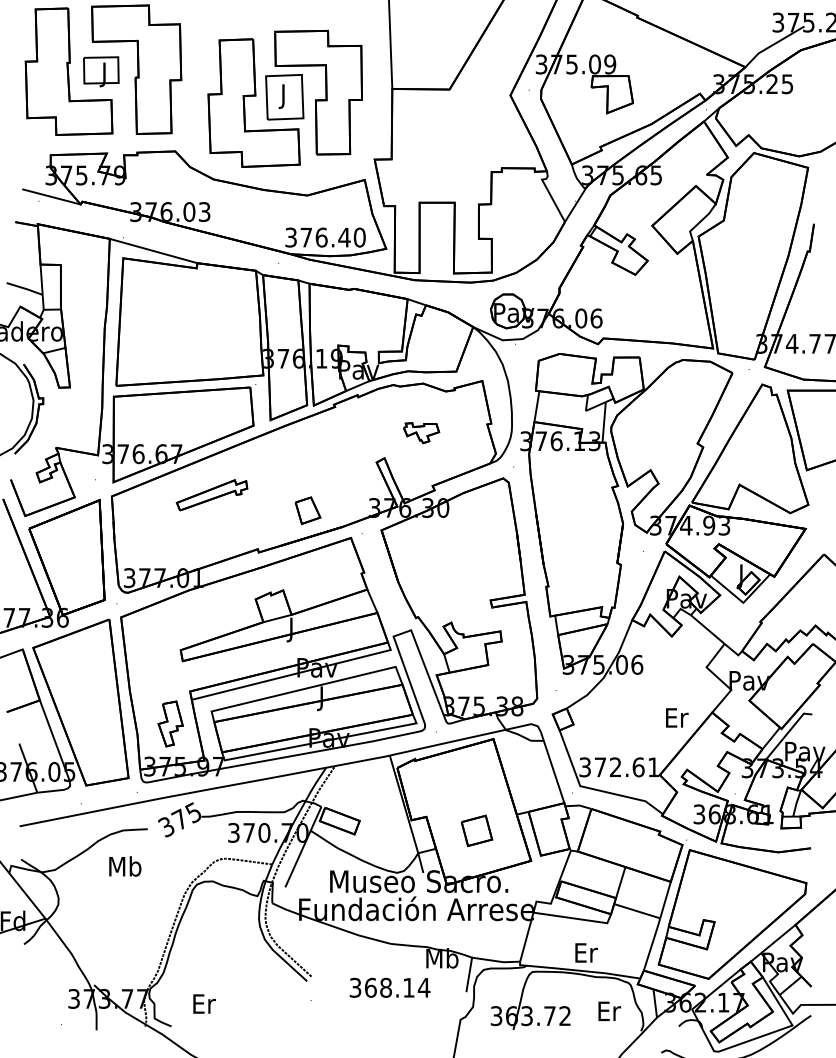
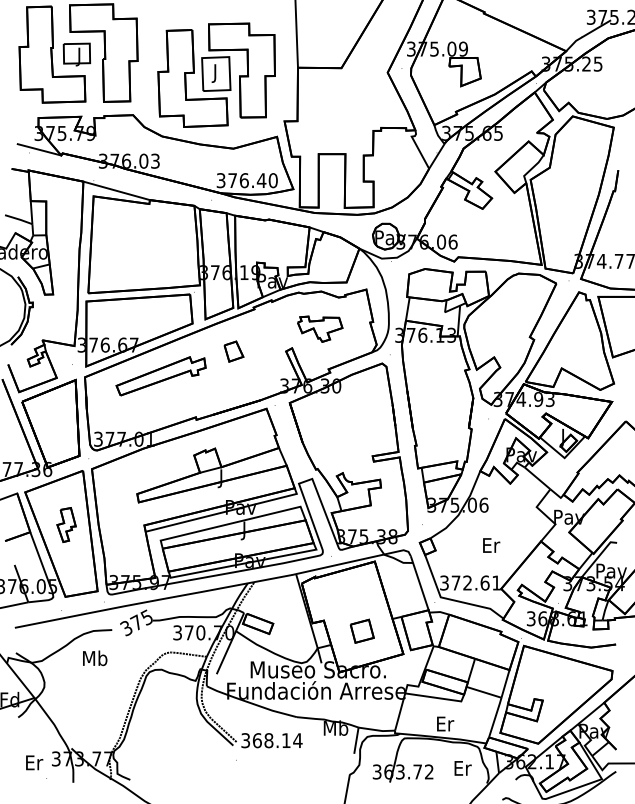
part: (421, 432) -> (320, 328), size x1.67
part: (211, 495) -> (160, 376), size x1.67
part: (308, 510) -> (234, 351), moved
text: (677, 717) -> (491, 545), moved
part: (170, 723) -> (66, 524), moved
text: (389, 987) -> (271, 740), moved
text: (204, 1003) -> (34, 762), moved

